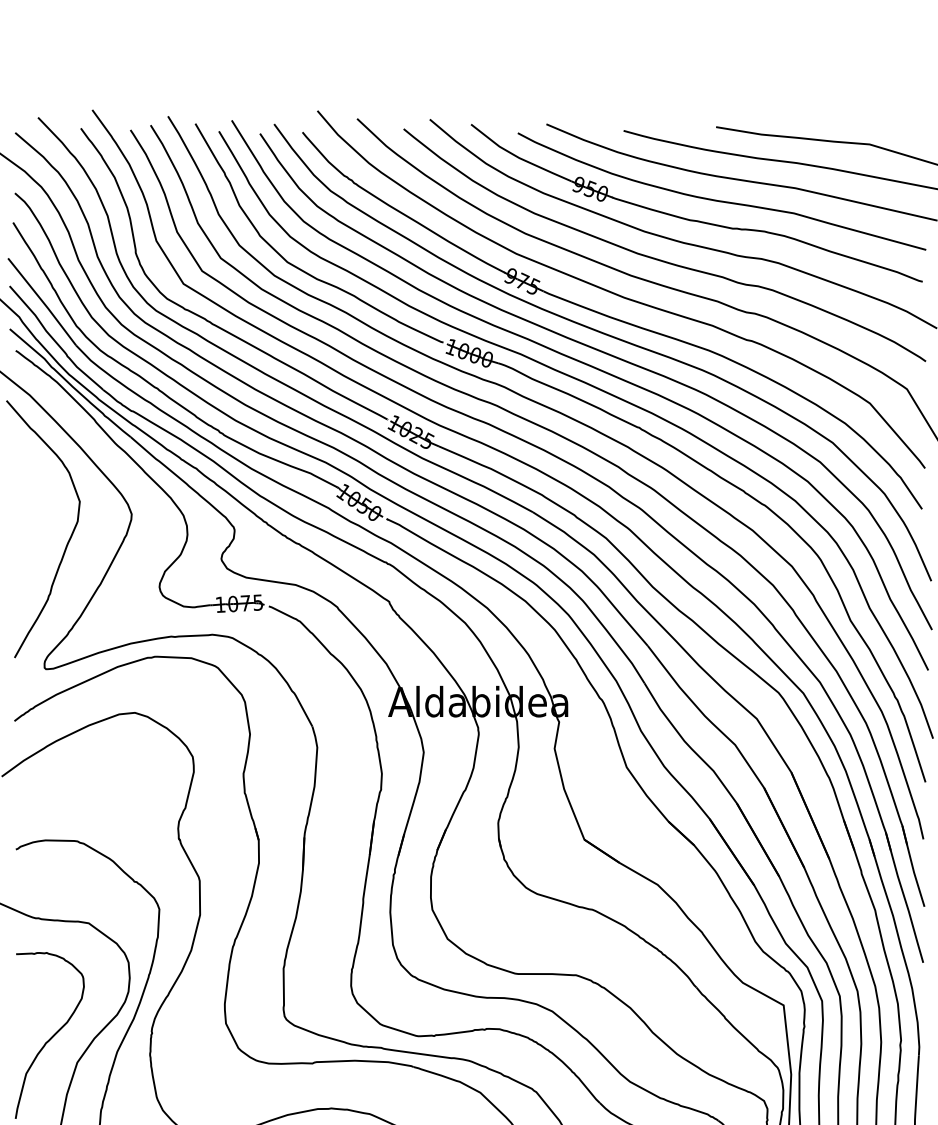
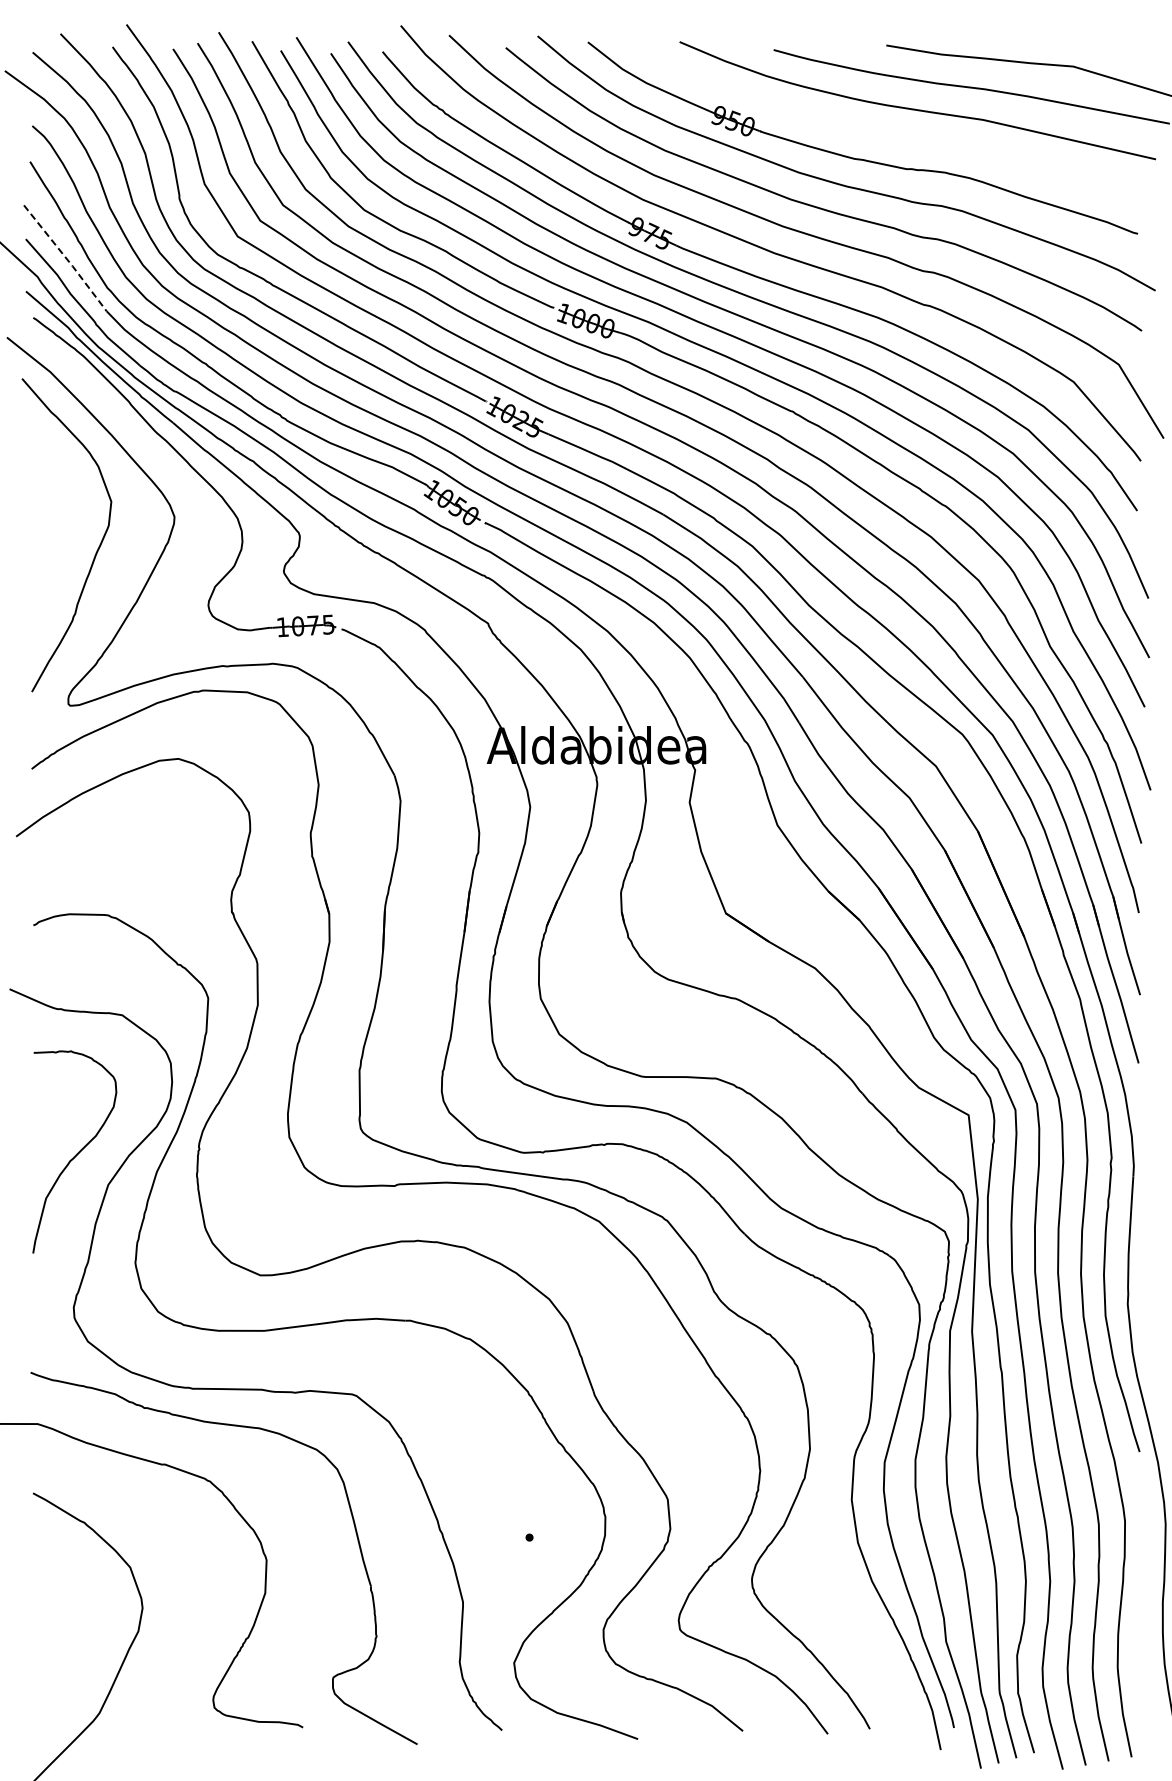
curve: (719, 200) -> (890, 134), removed
line: (43, 302) -> (66, 258), solid -> dashed

